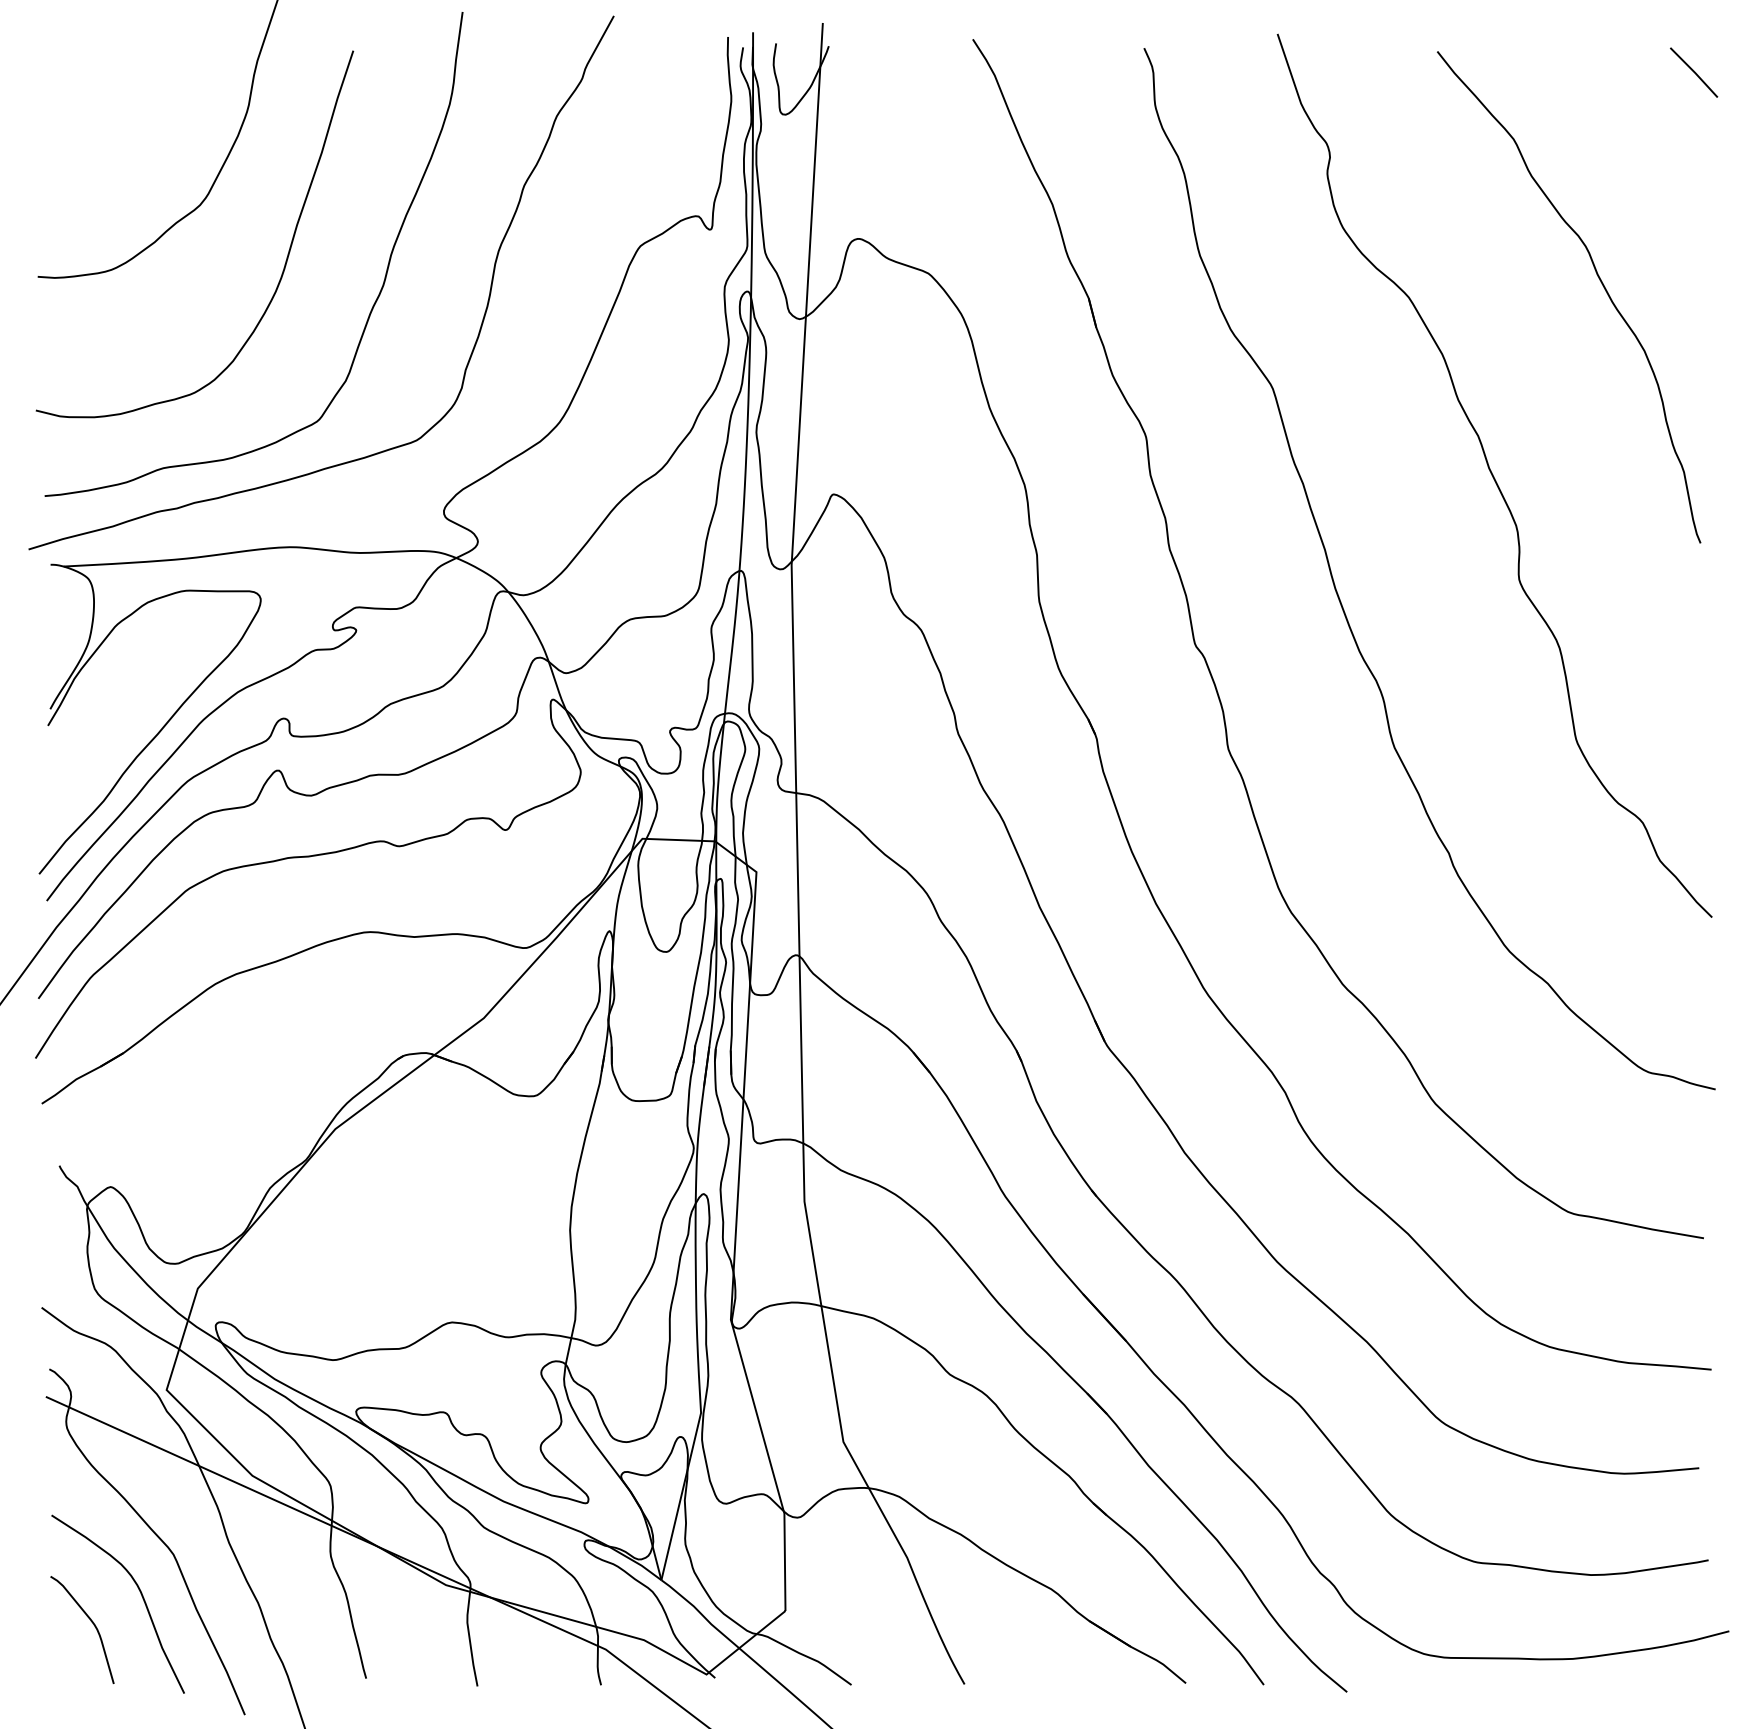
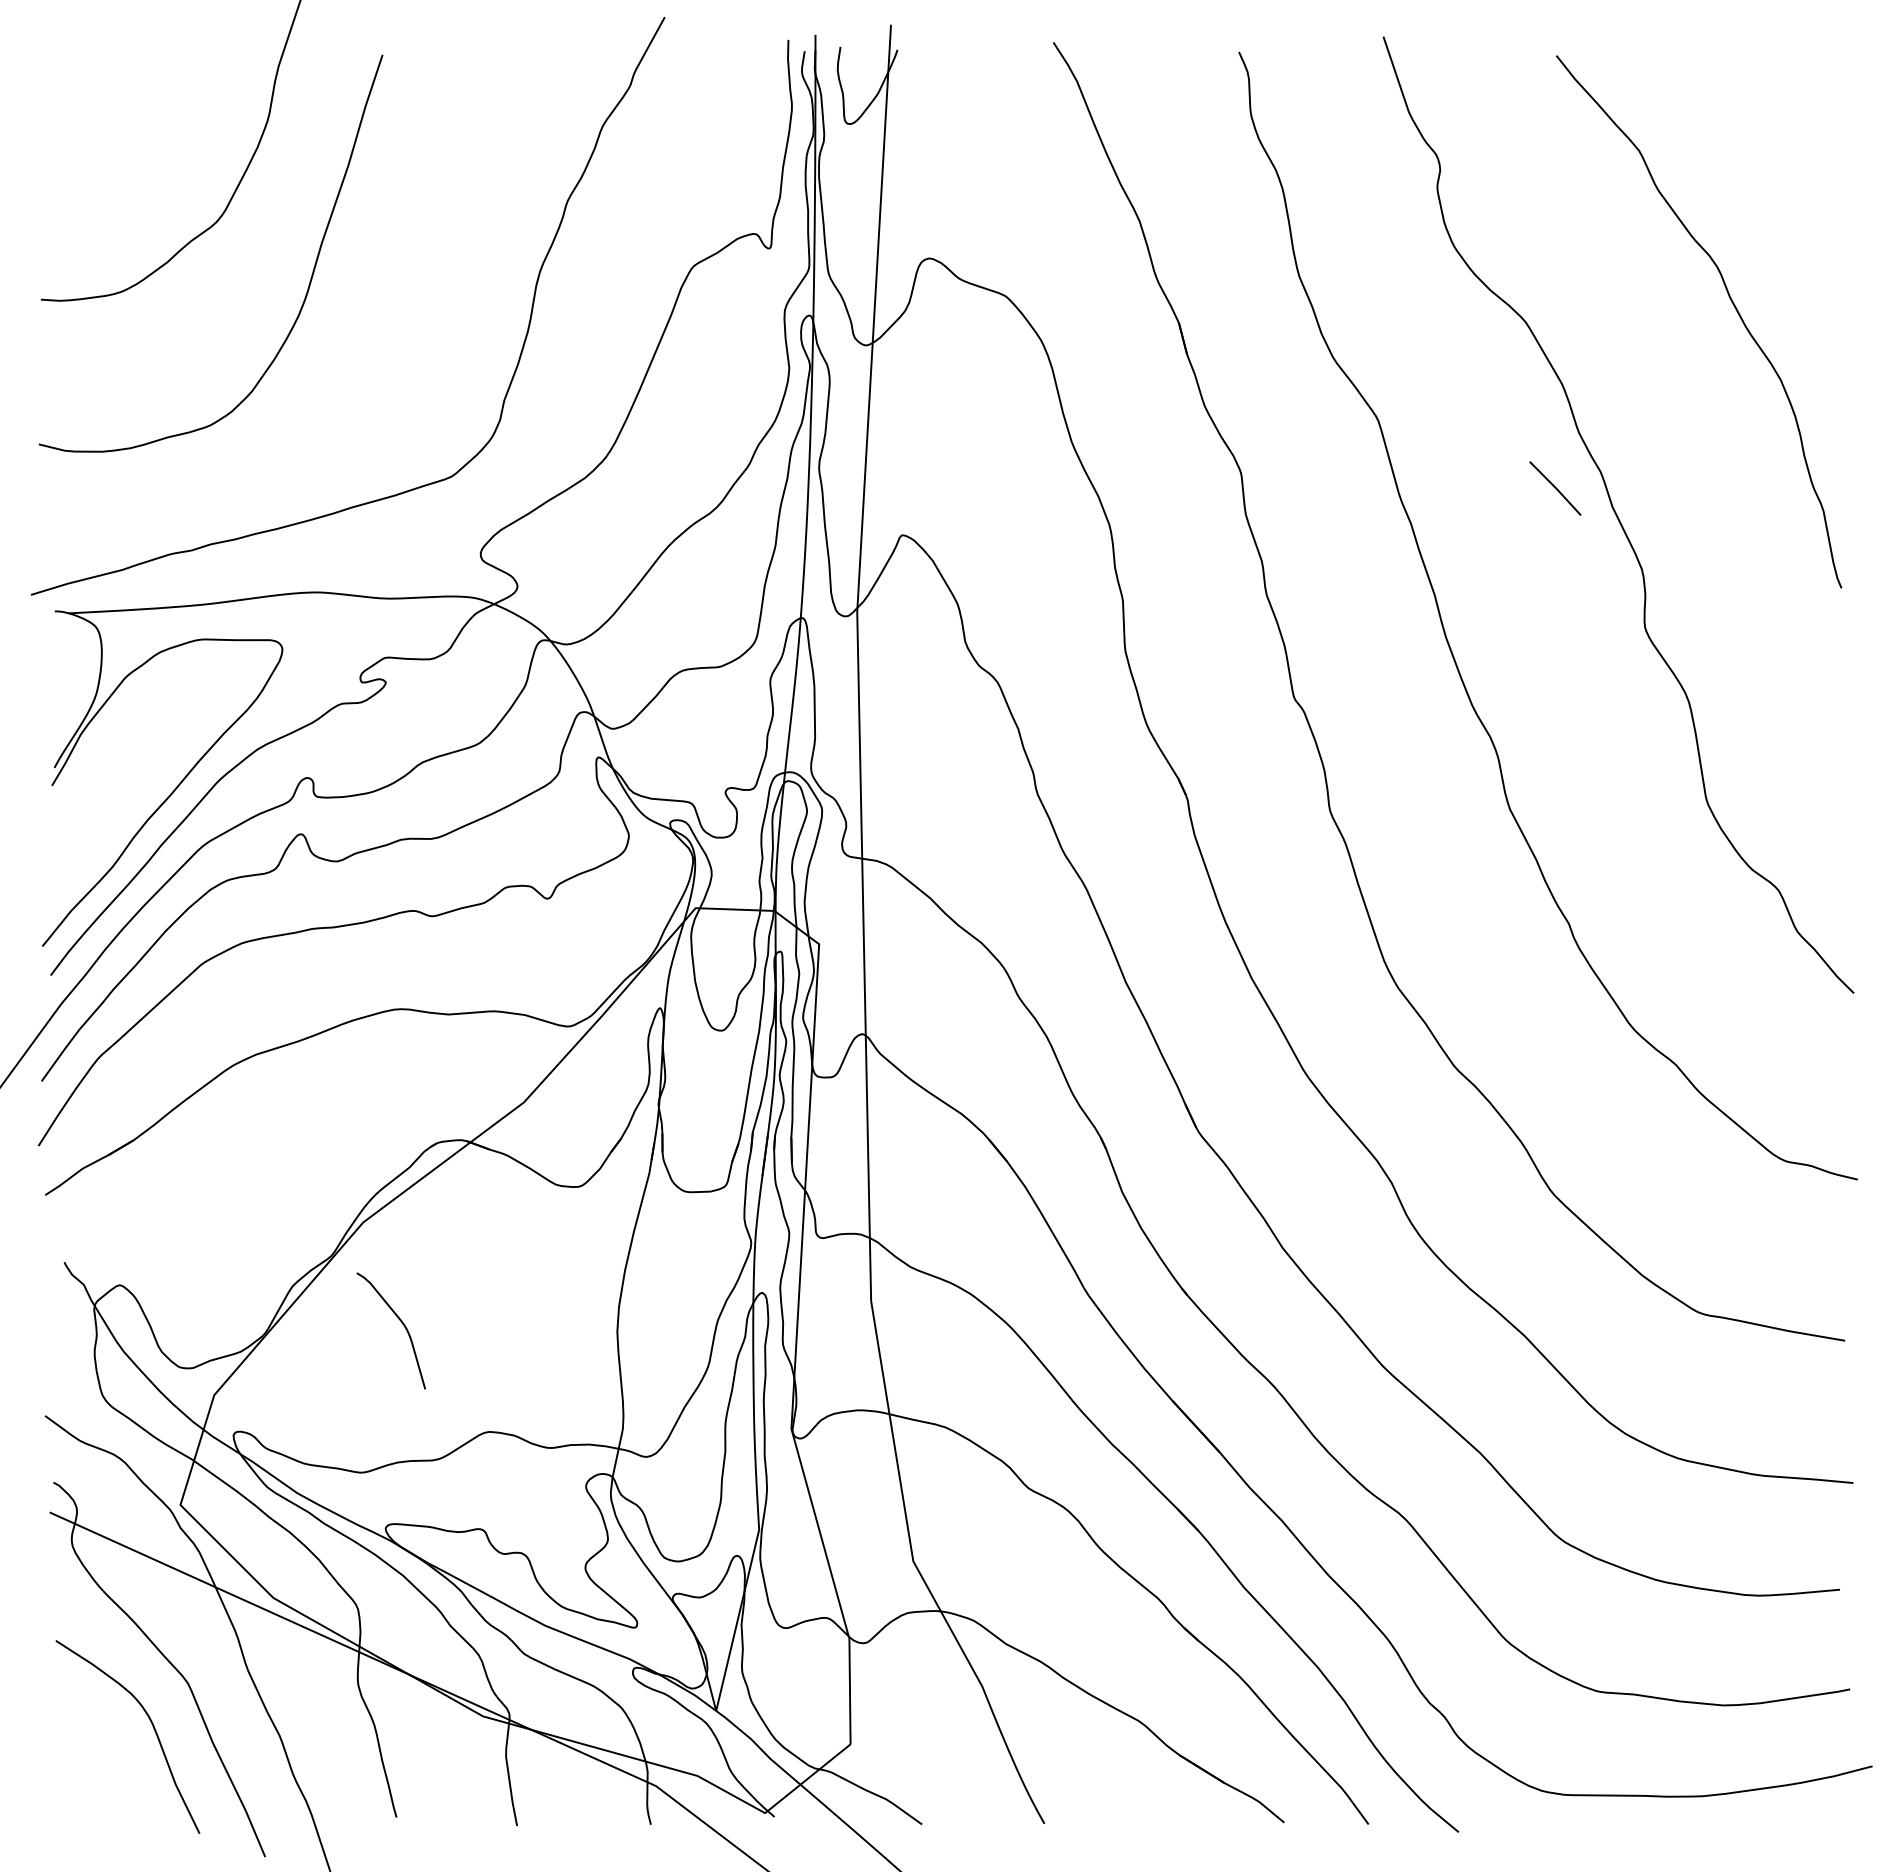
line: (1694, 72) -> (1555, 488), moved
curve: (370, 309) -> (401, 335), removed
curve: (91, 1623) -> (401, 1323), moved

